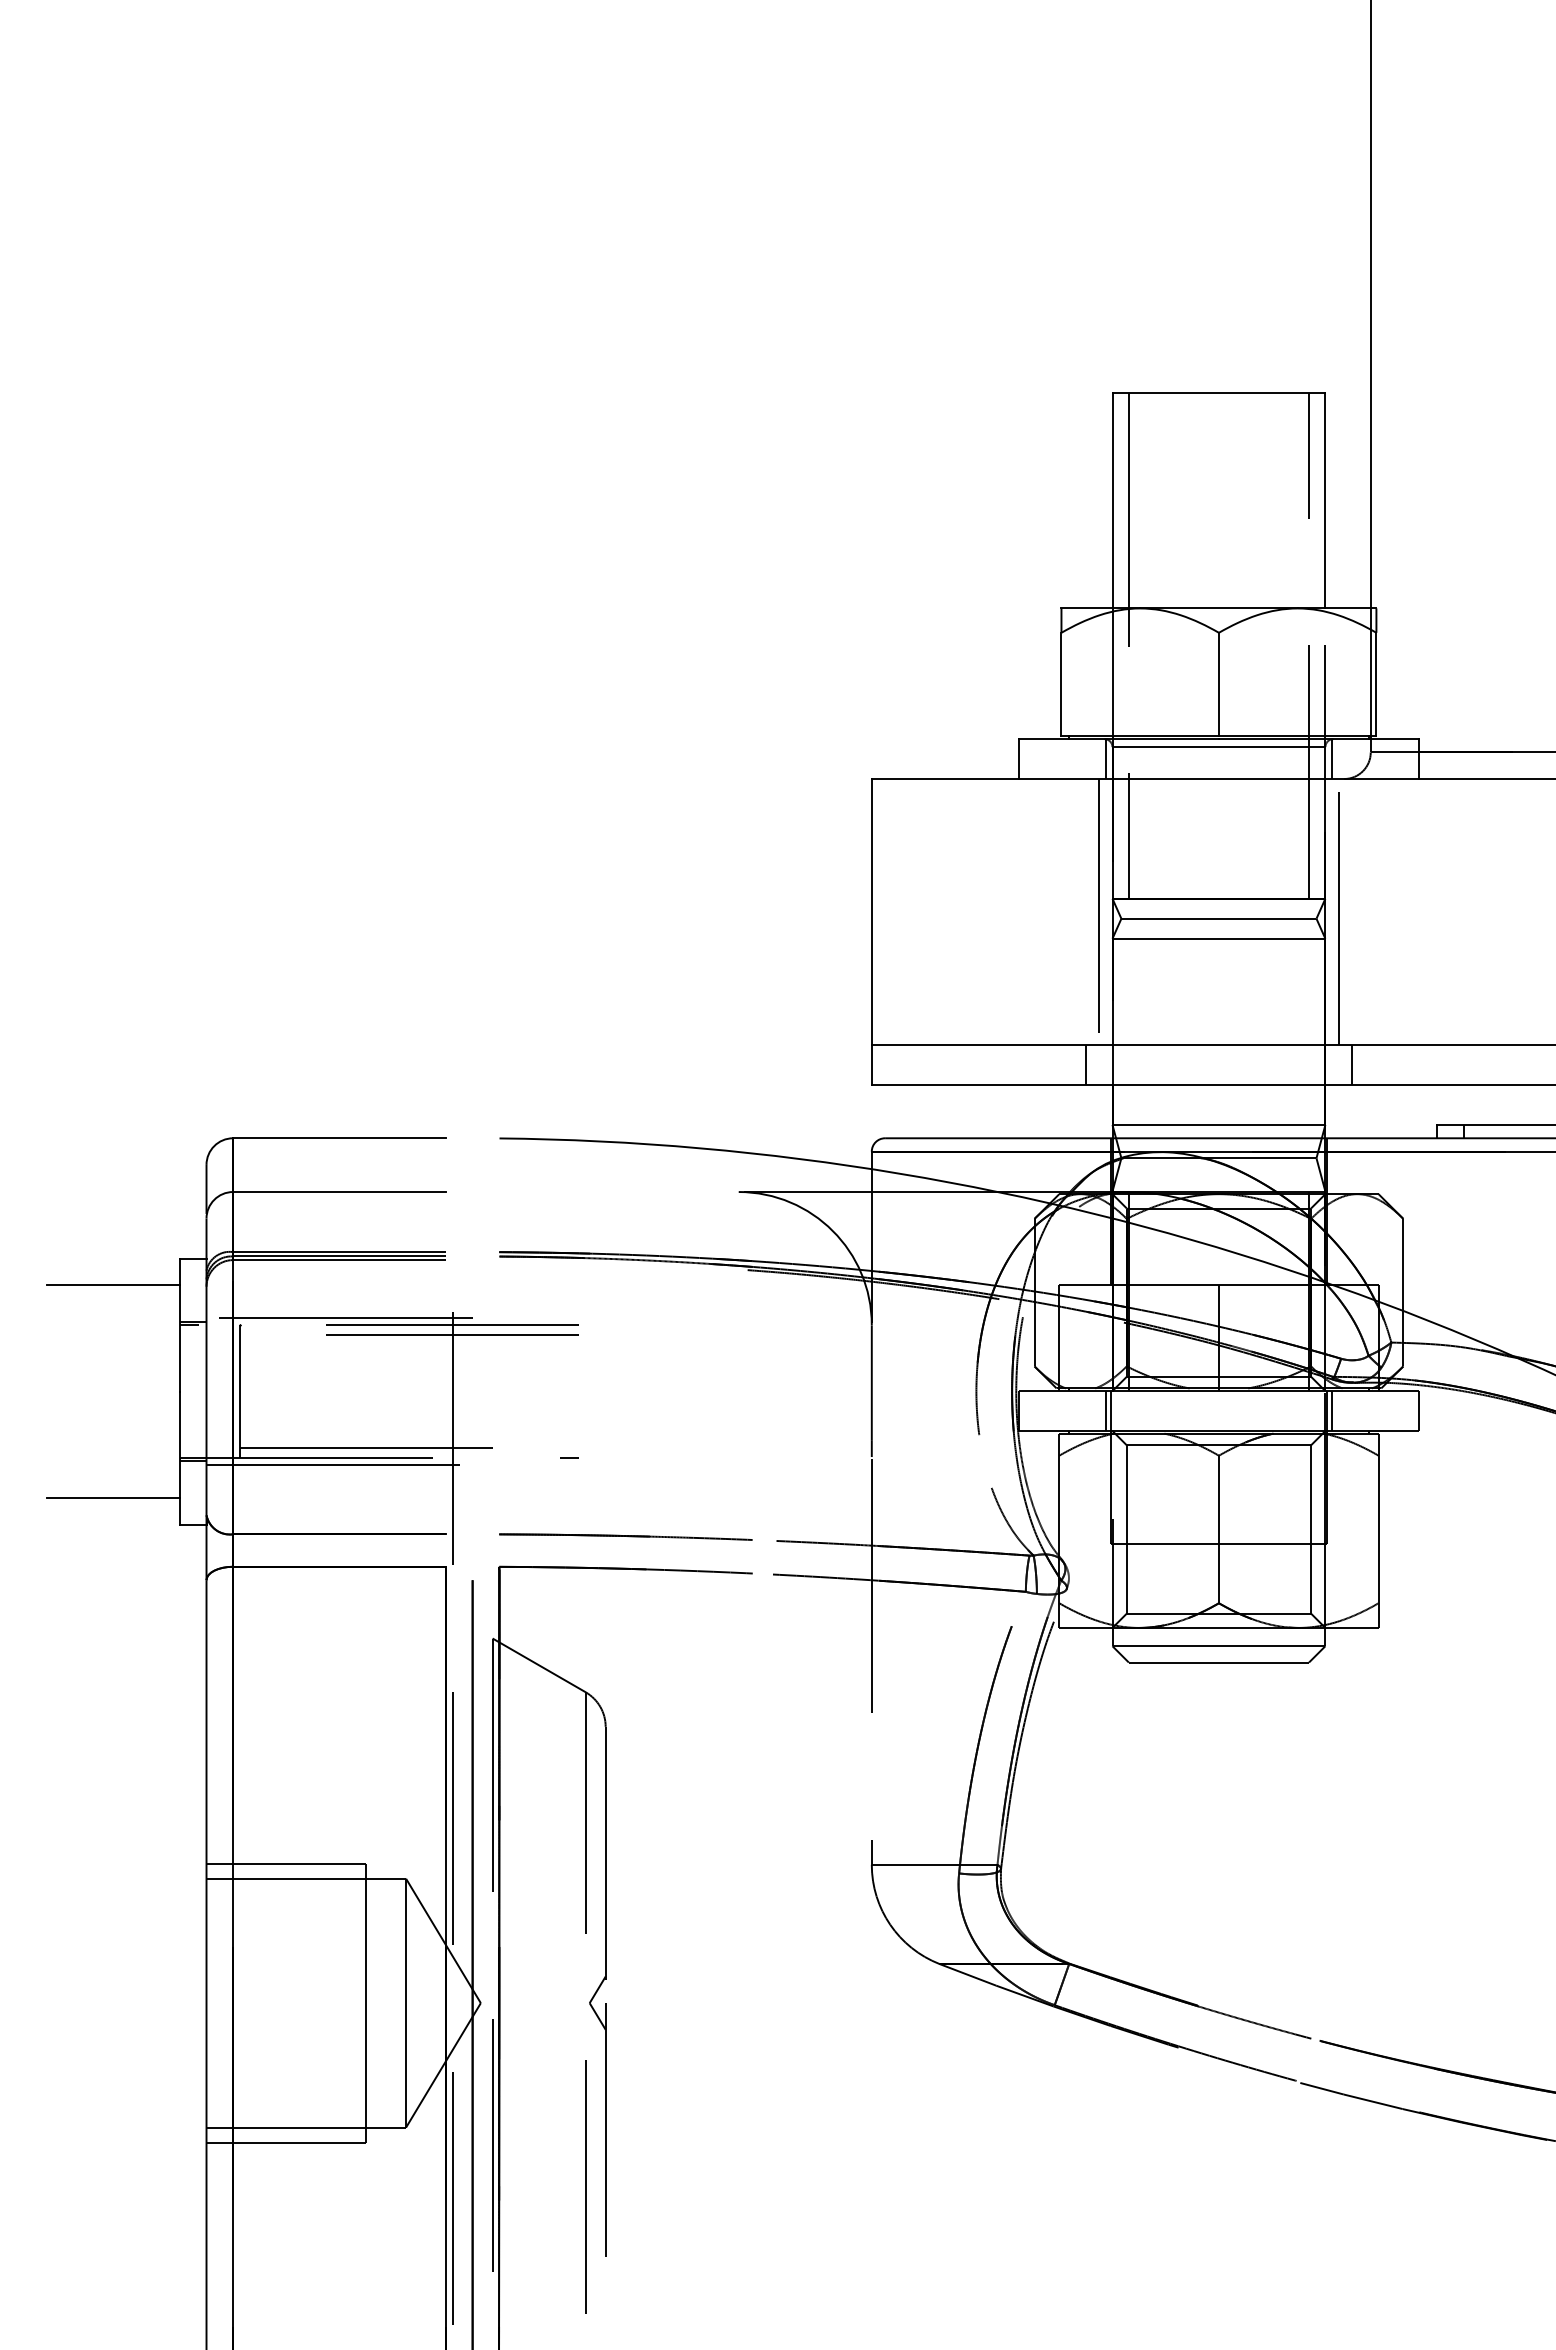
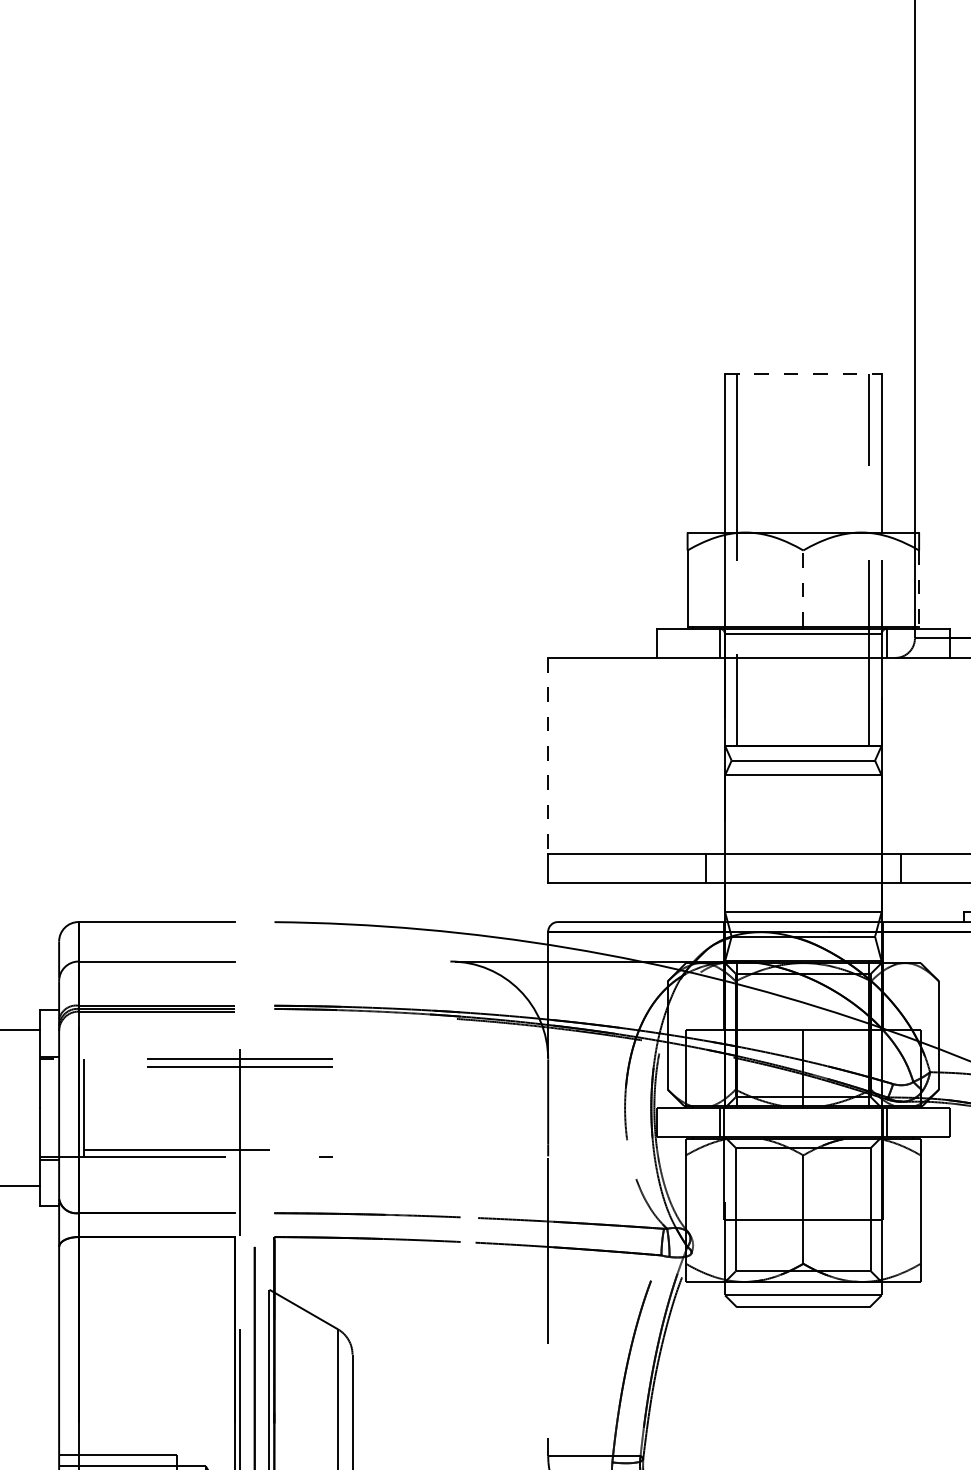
line: (1219, 393) -> (803, 374), solid -> dashed
line: (1218, 684) -> (803, 588), solid -> dashed
line: (1376, 684) -> (919, 588), solid -> dashed
line: (871, 912) -> (547, 756), solid -> dashed
line: (1099, 912) -> (715, 756), removed
line: (1338, 912) -> (891, 756), removed
line: (339, 1318) -> (156, 1054), removed
line: (339, 1464) -> (156, 1161), removed

